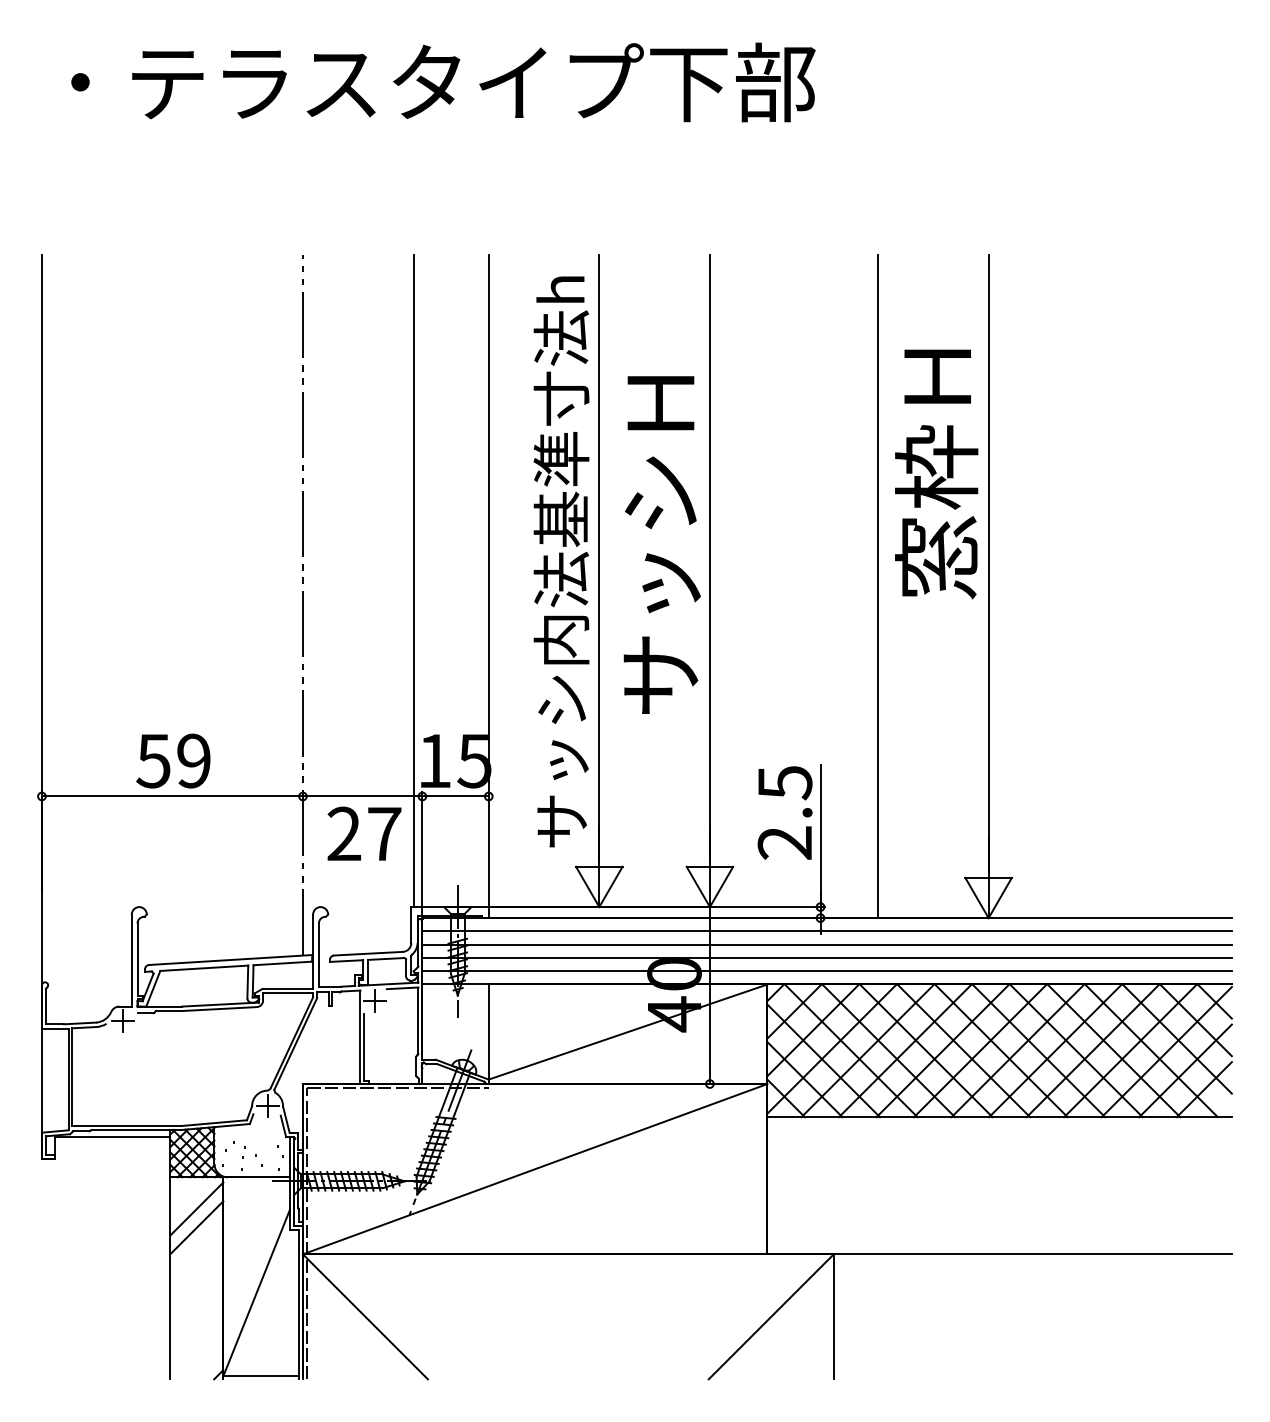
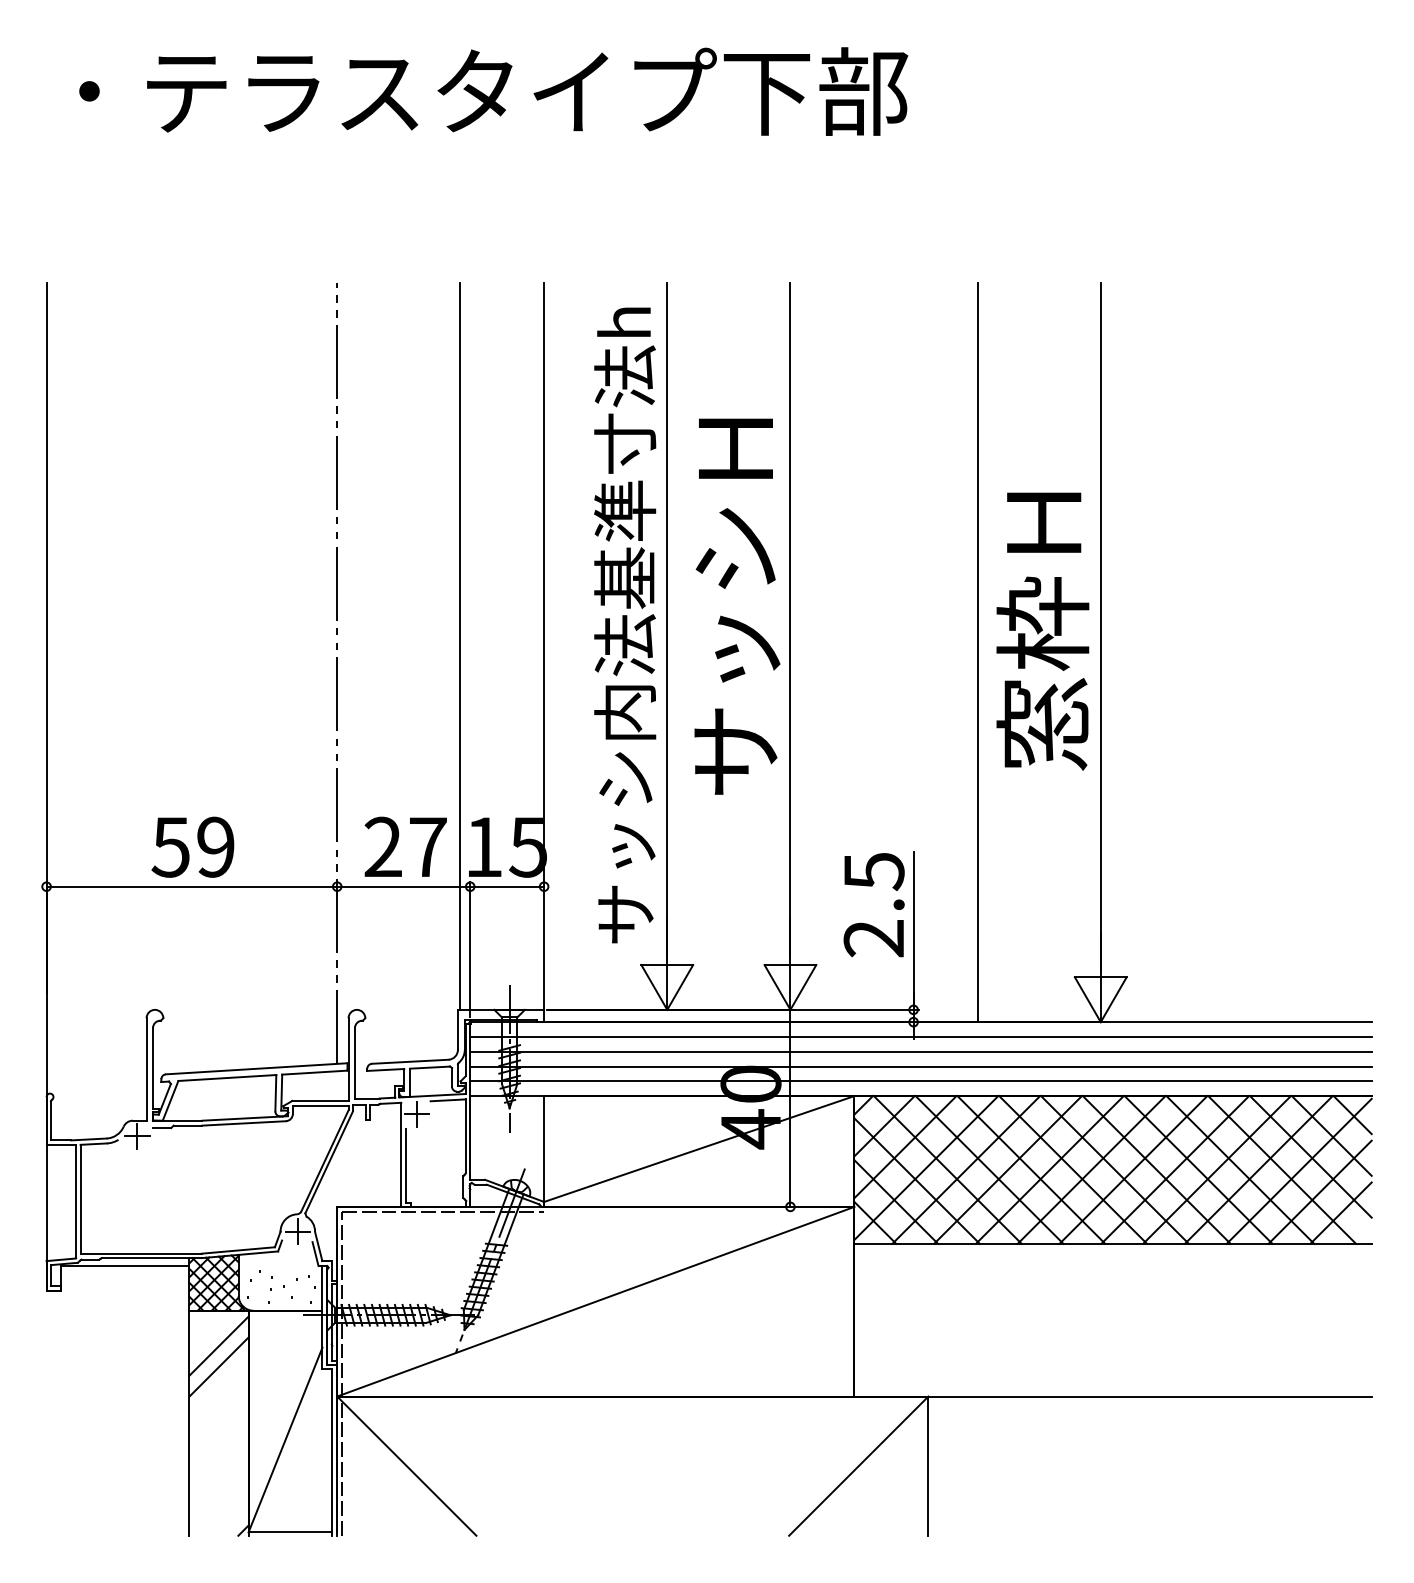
text: (936, 474) -> (1042, 631), moved
text: (364, 833) -> (405, 846), moved

